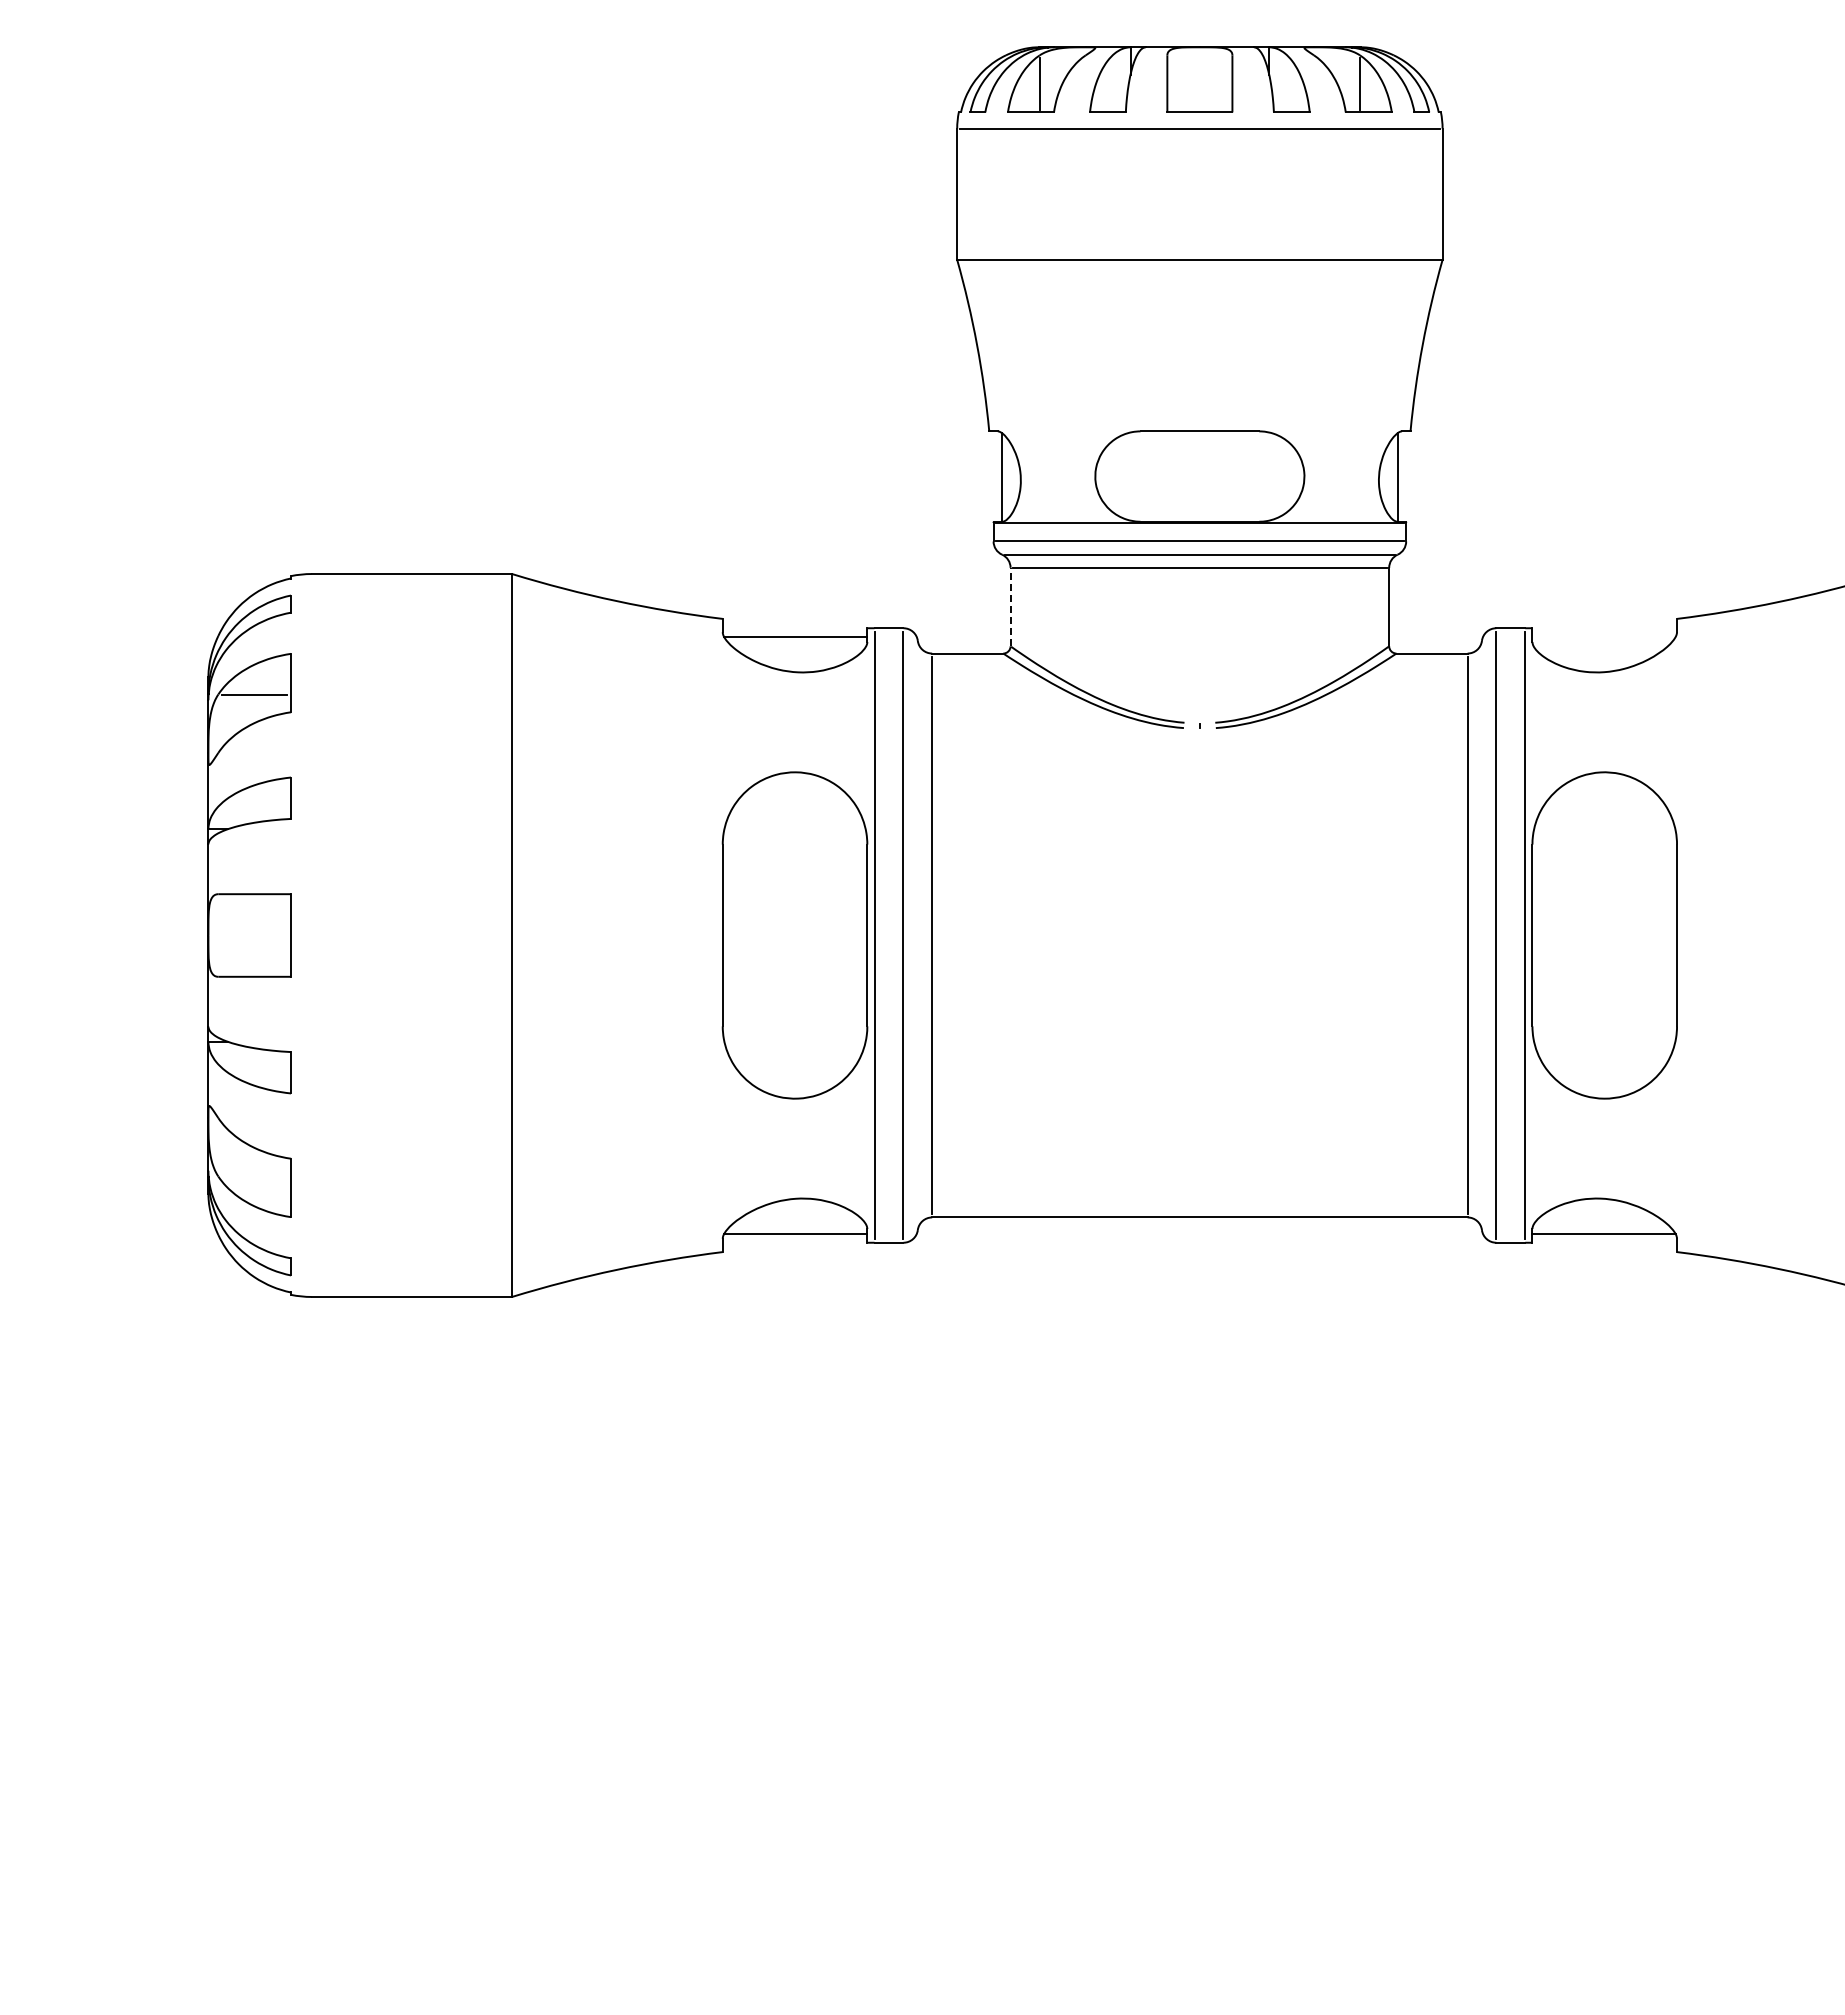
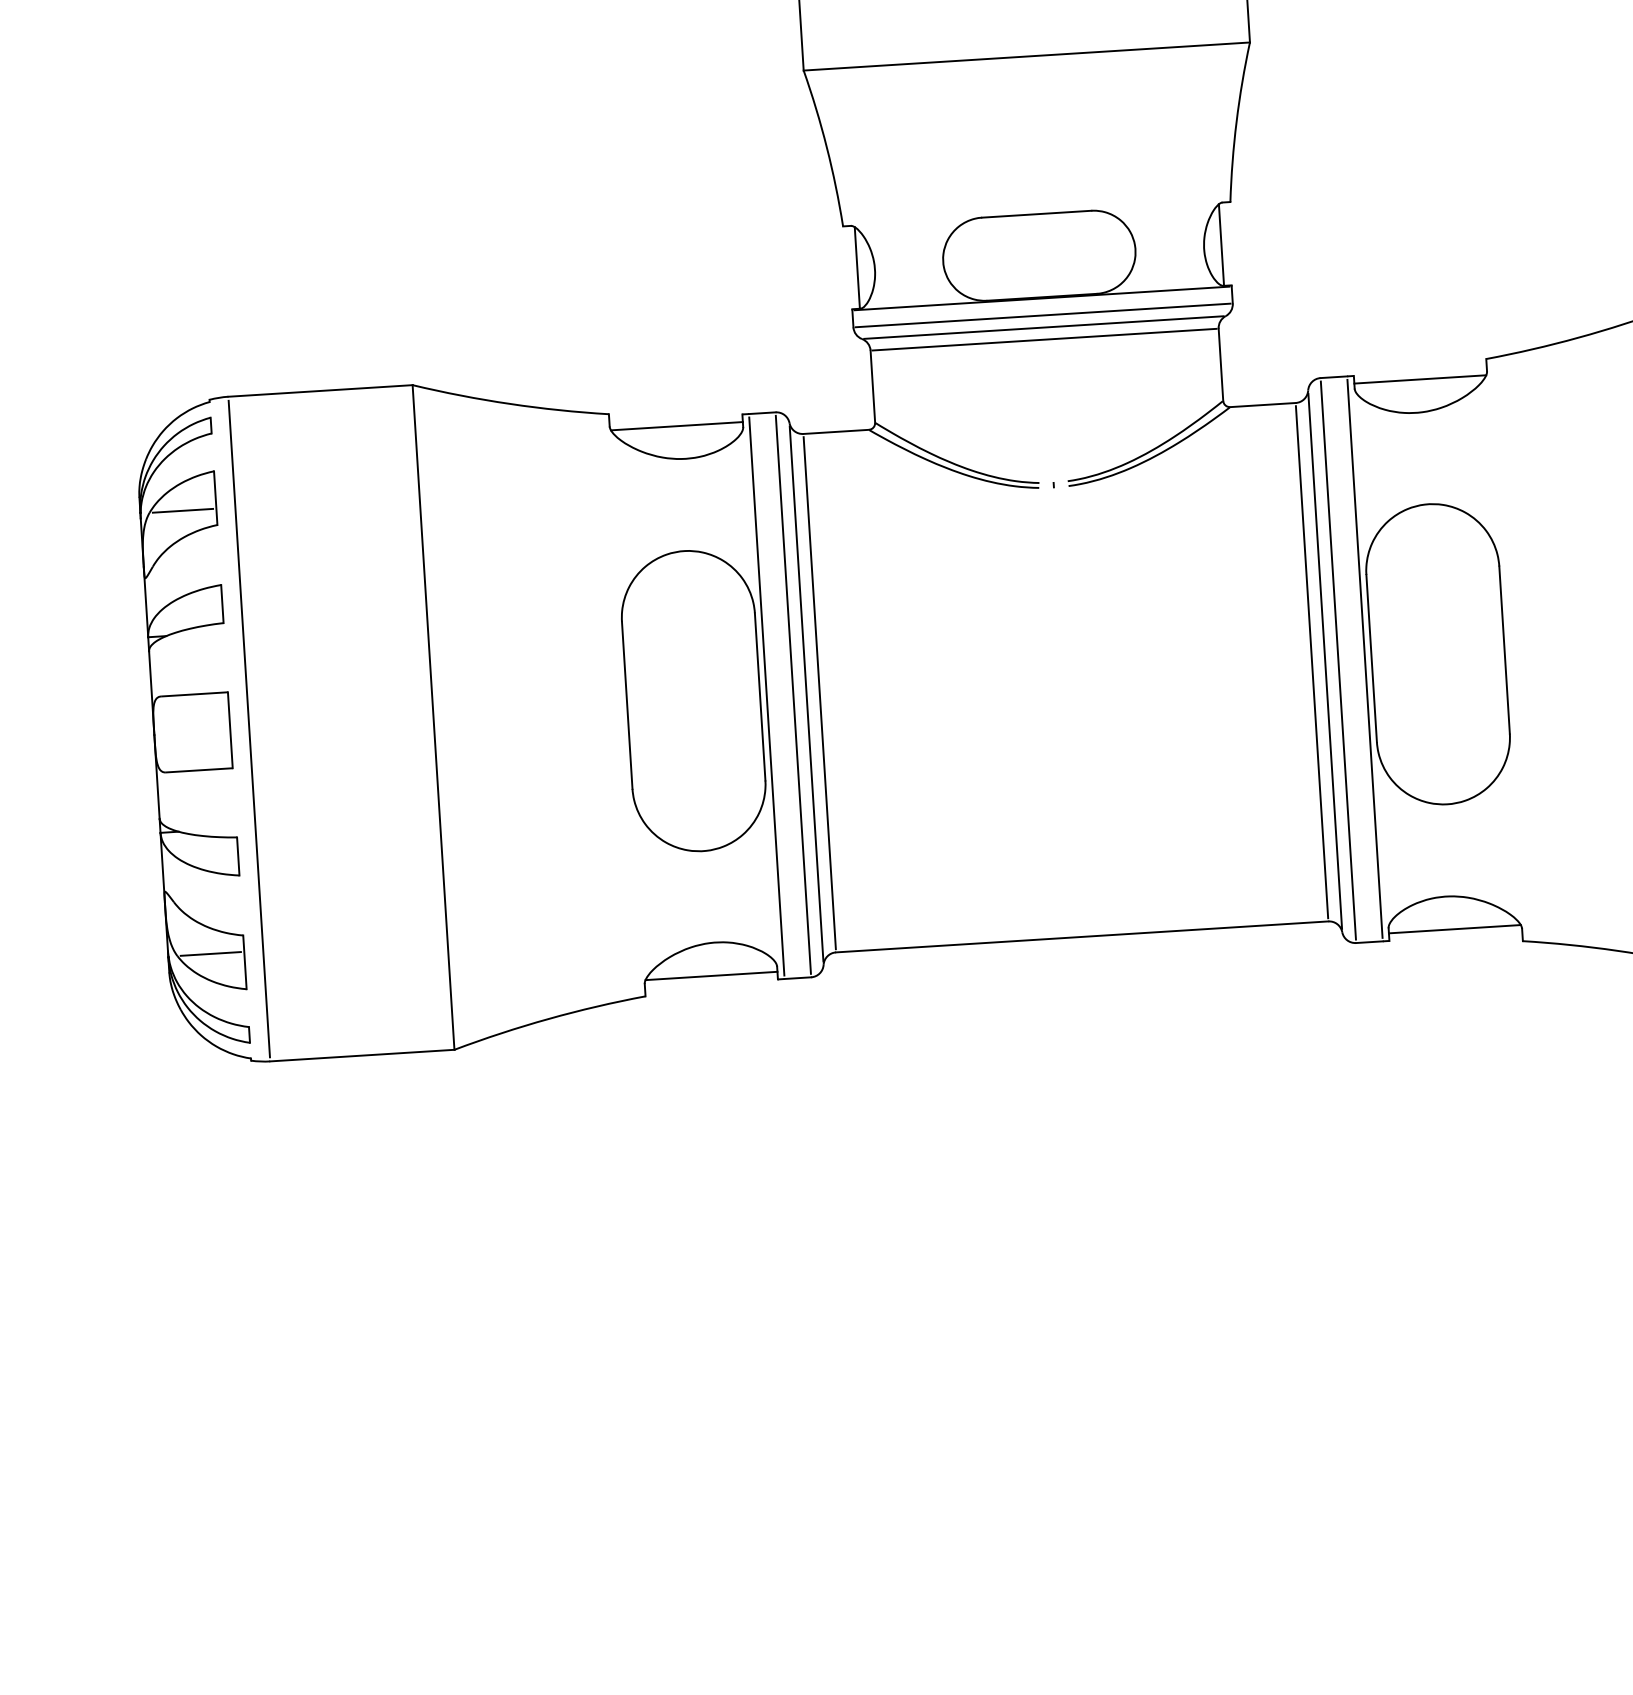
line: (1010, 606) -> (872, 386), dashed -> solid
line: (1603, 636) -> (1419, 379), added
line: (311, 935) -> (249, 729), added
line: (917, 935) -> (806, 694), added
line: (1481, 935) -> (1324, 661), added
line: (254, 1176) -> (210, 953), added

